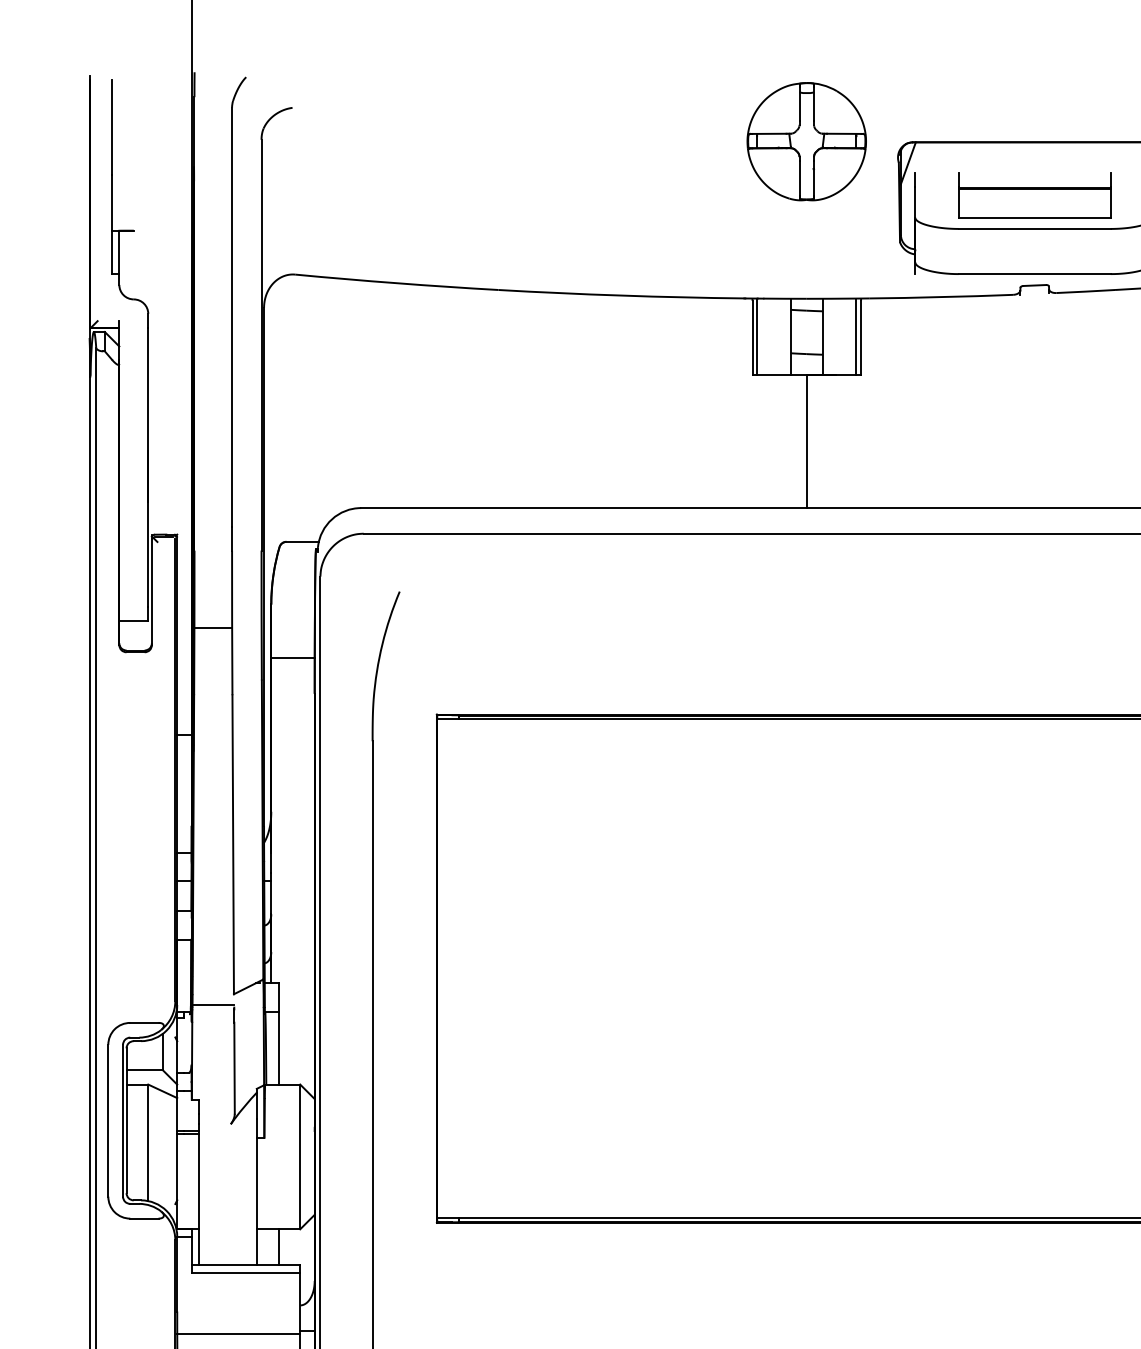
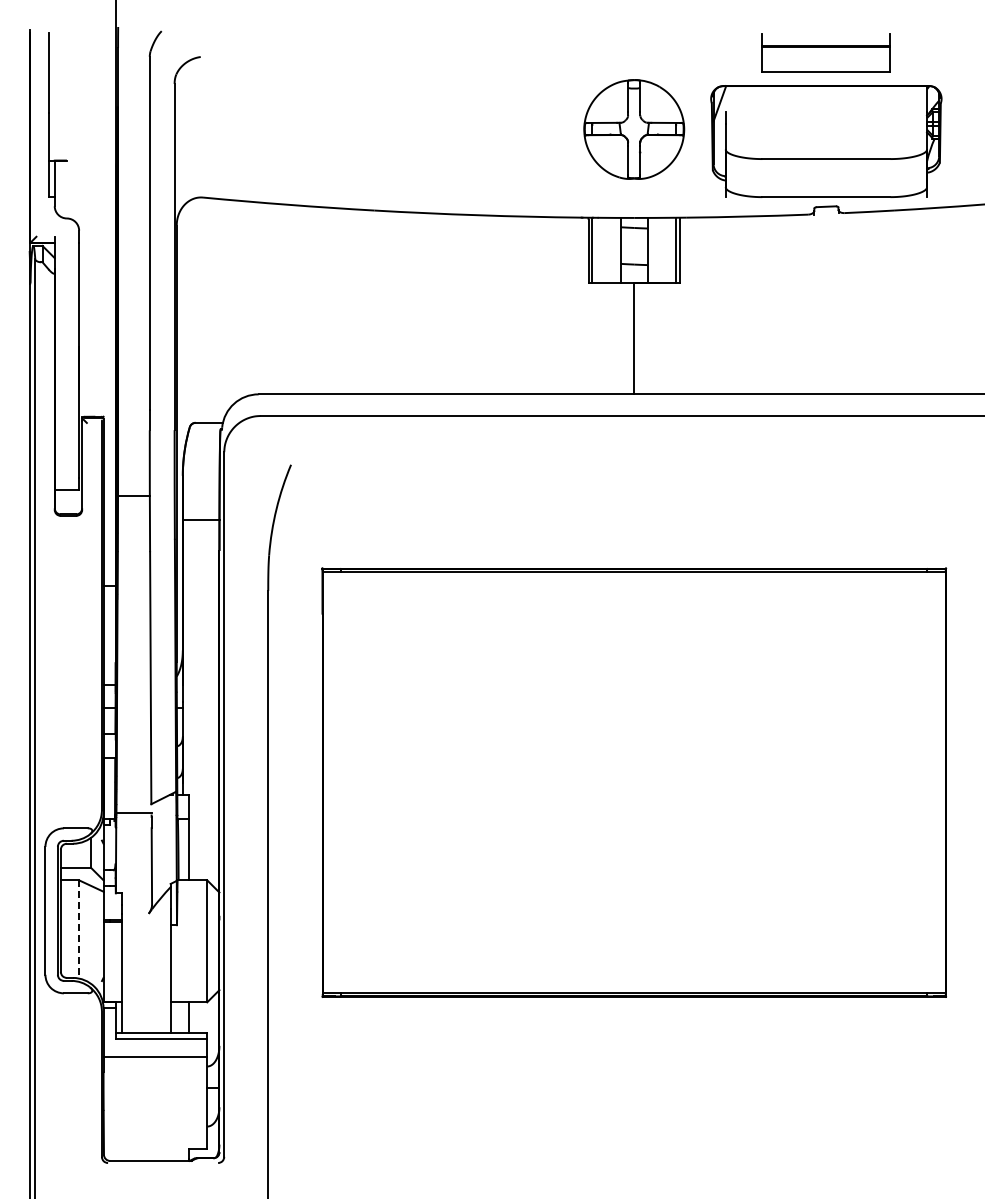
part: (807, 141) -> (634, 129), moved
part: (1033, 195) -> (825, 52), moved
line: (148, 1142) -> (79, 929), solid -> dashed
line: (238, 1333) -> (155, 1056), moved

